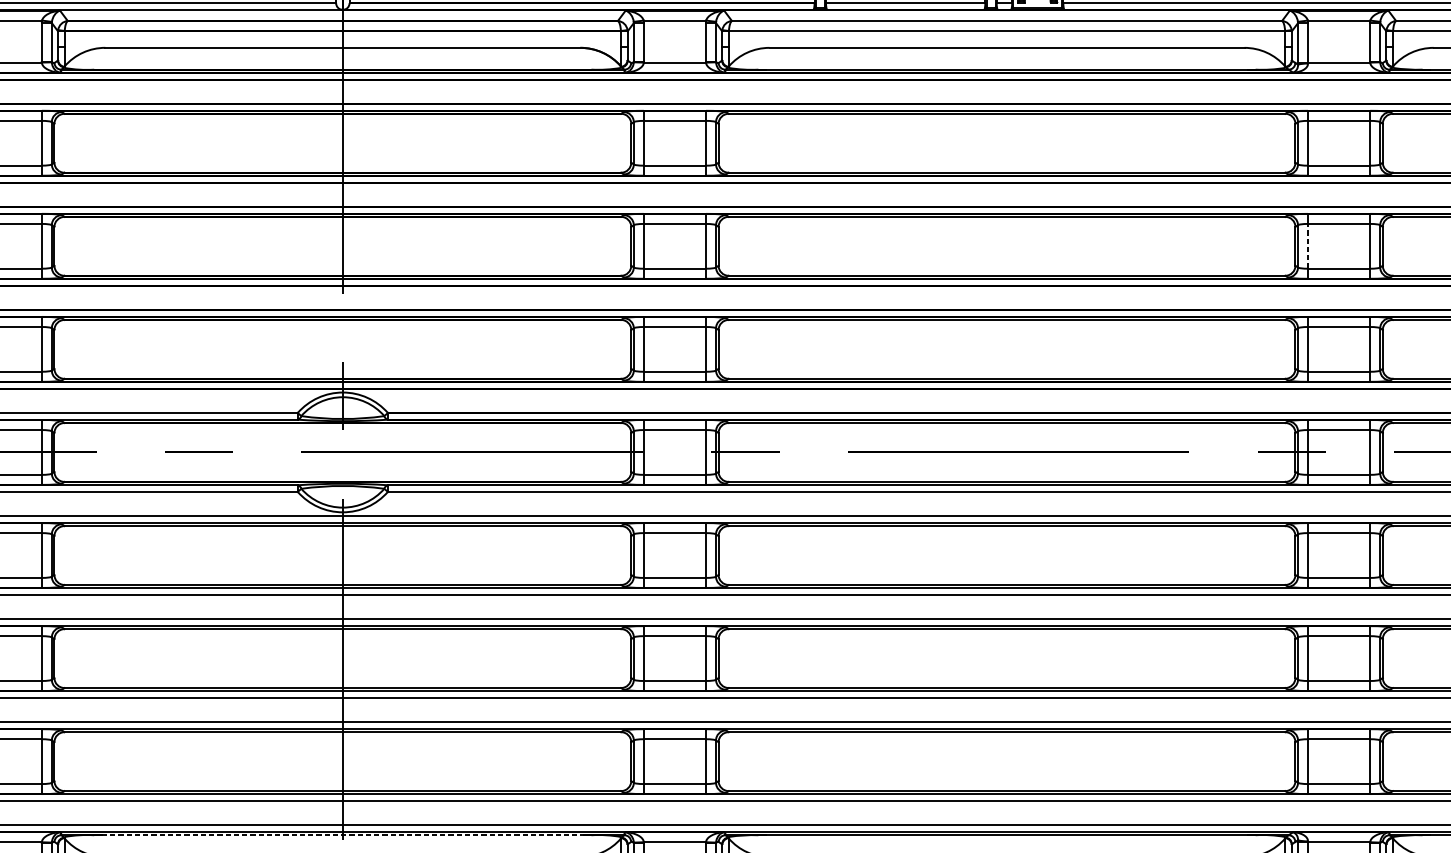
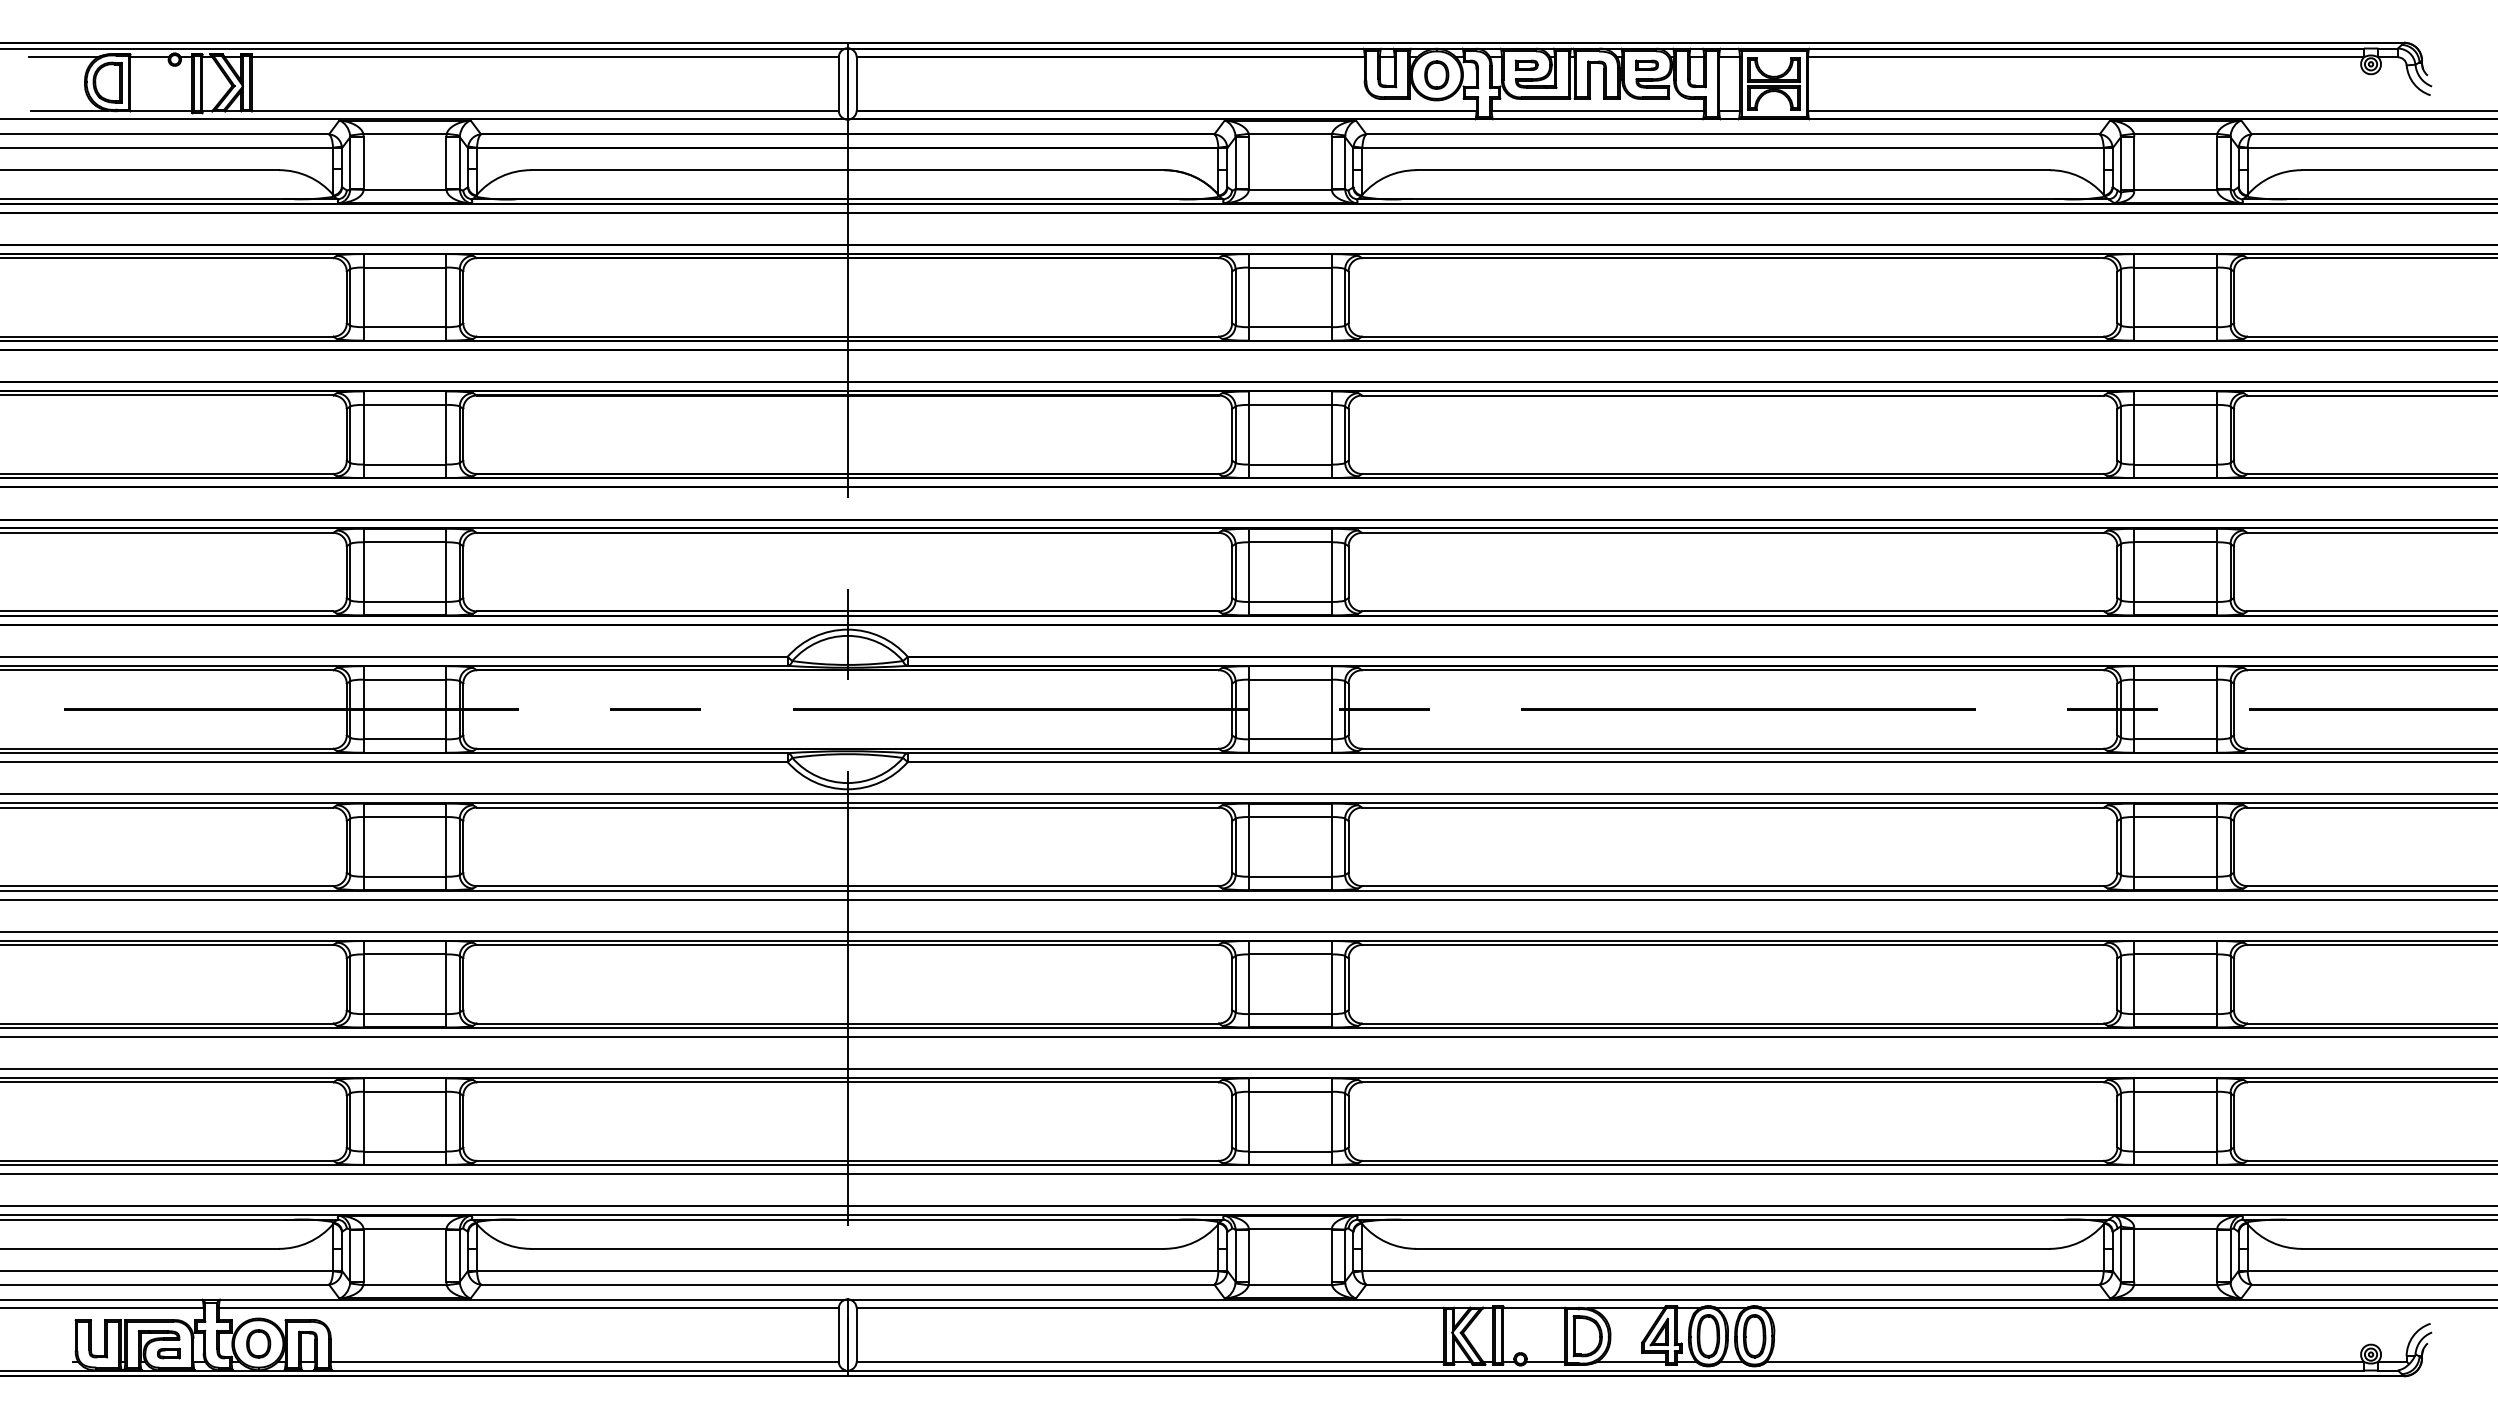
line: (1308, 246) -> (2134, 434), dashed -> solid
line: (343, 835) -> (848, 1219), dashed -> solid

